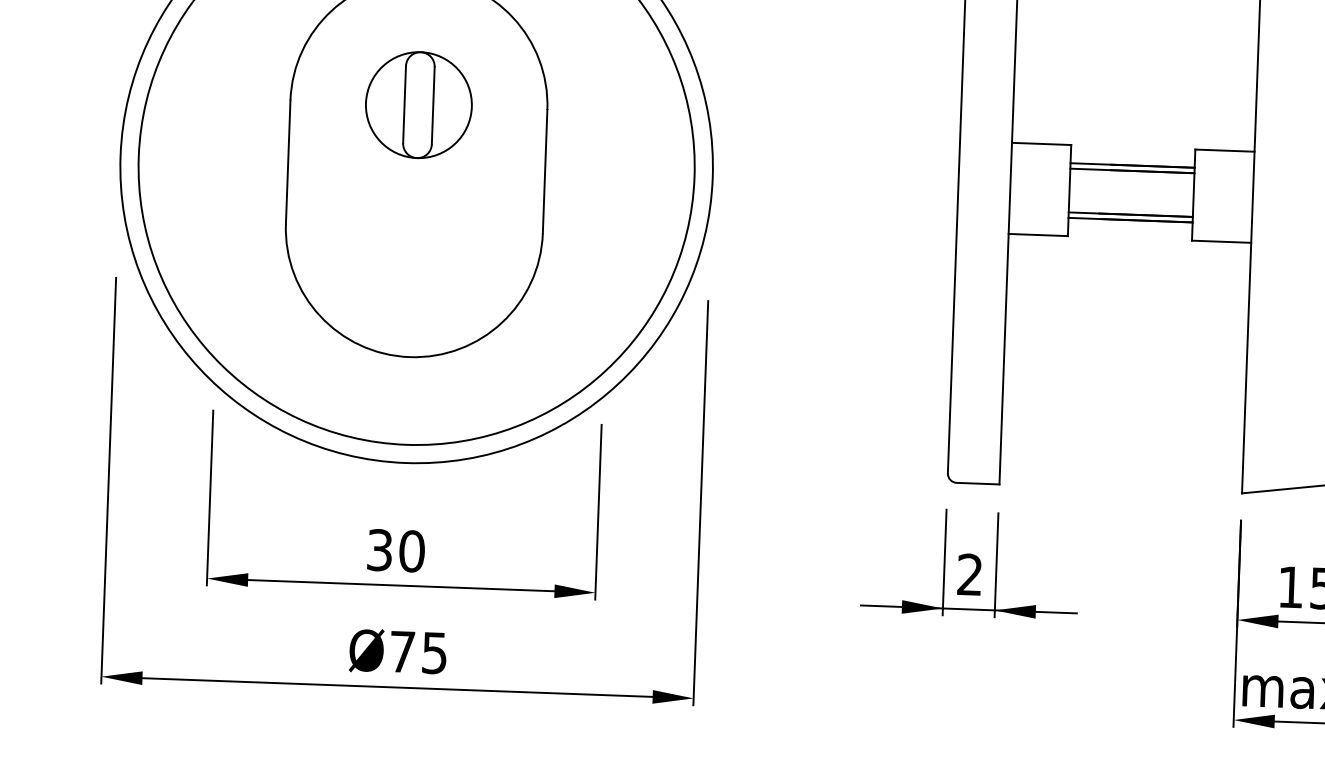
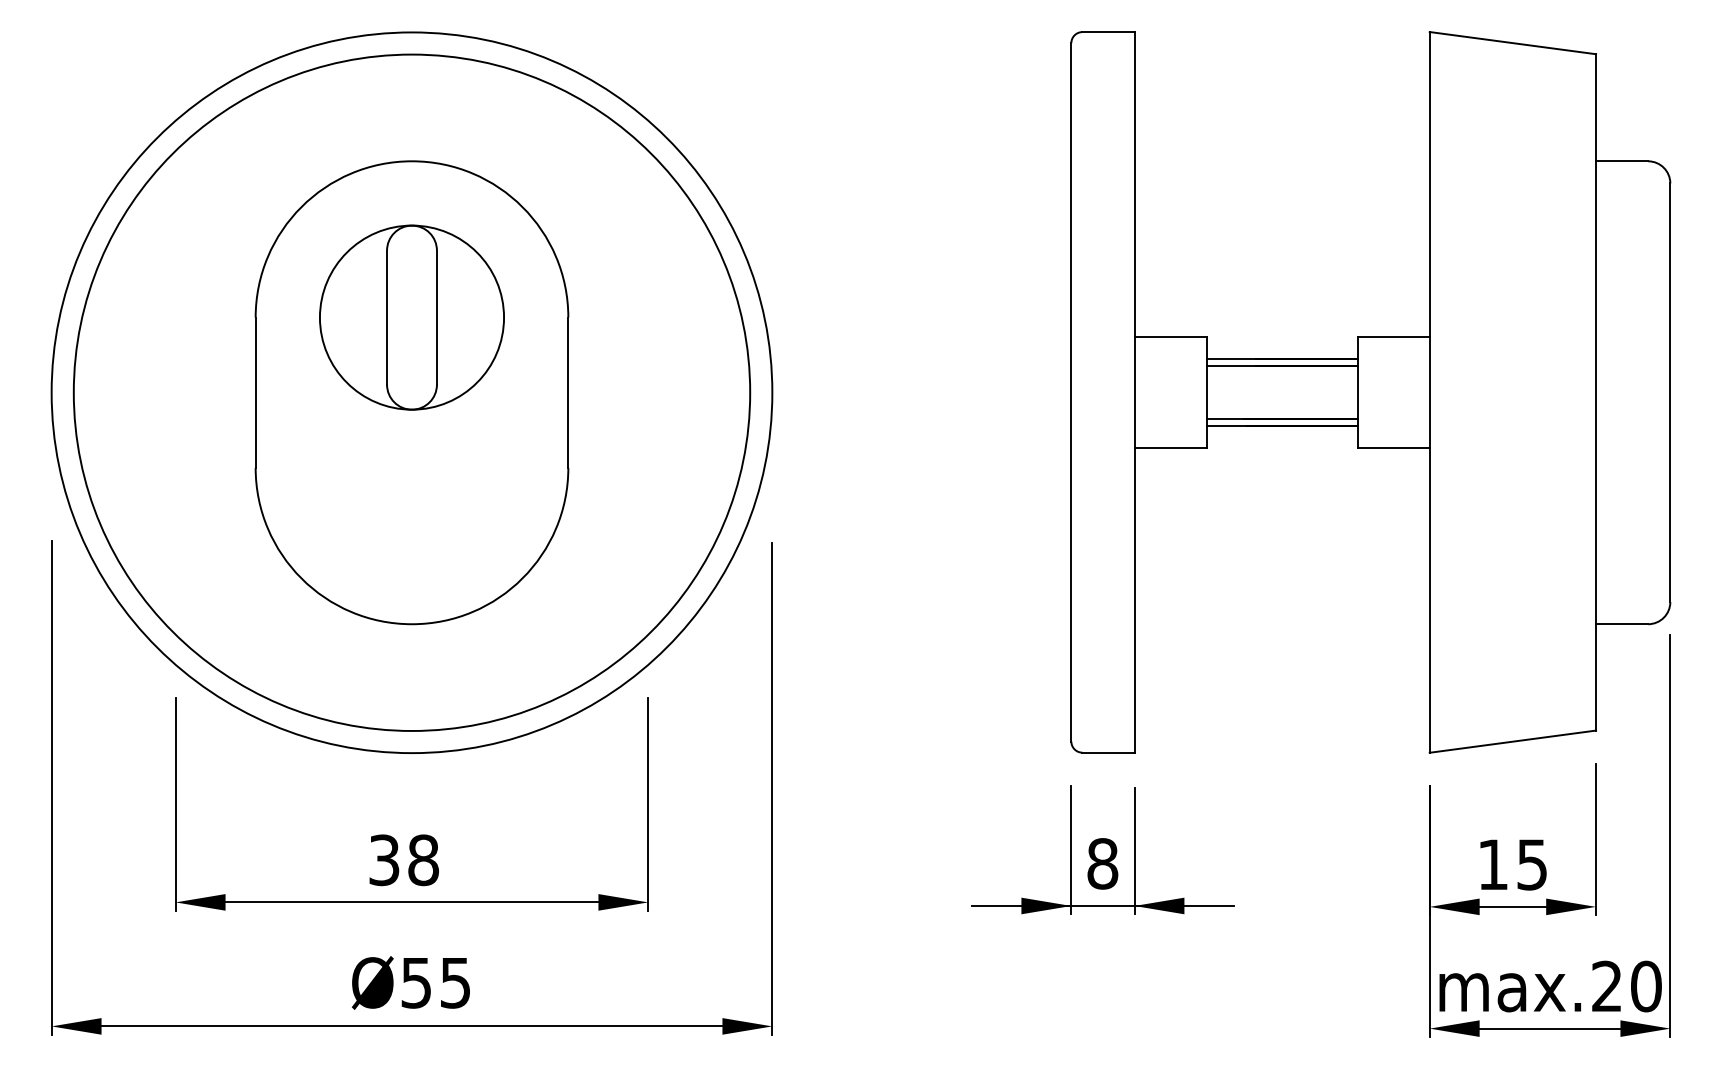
part: (418, 105) -> (411, 317), size x1.43
text: (412, 550) -> (423, 859), 30 -> 38
text: (969, 574) -> (1102, 863), 2 -> 8
text: (401, 652) -> (415, 983), Ø75 -> Ø55

